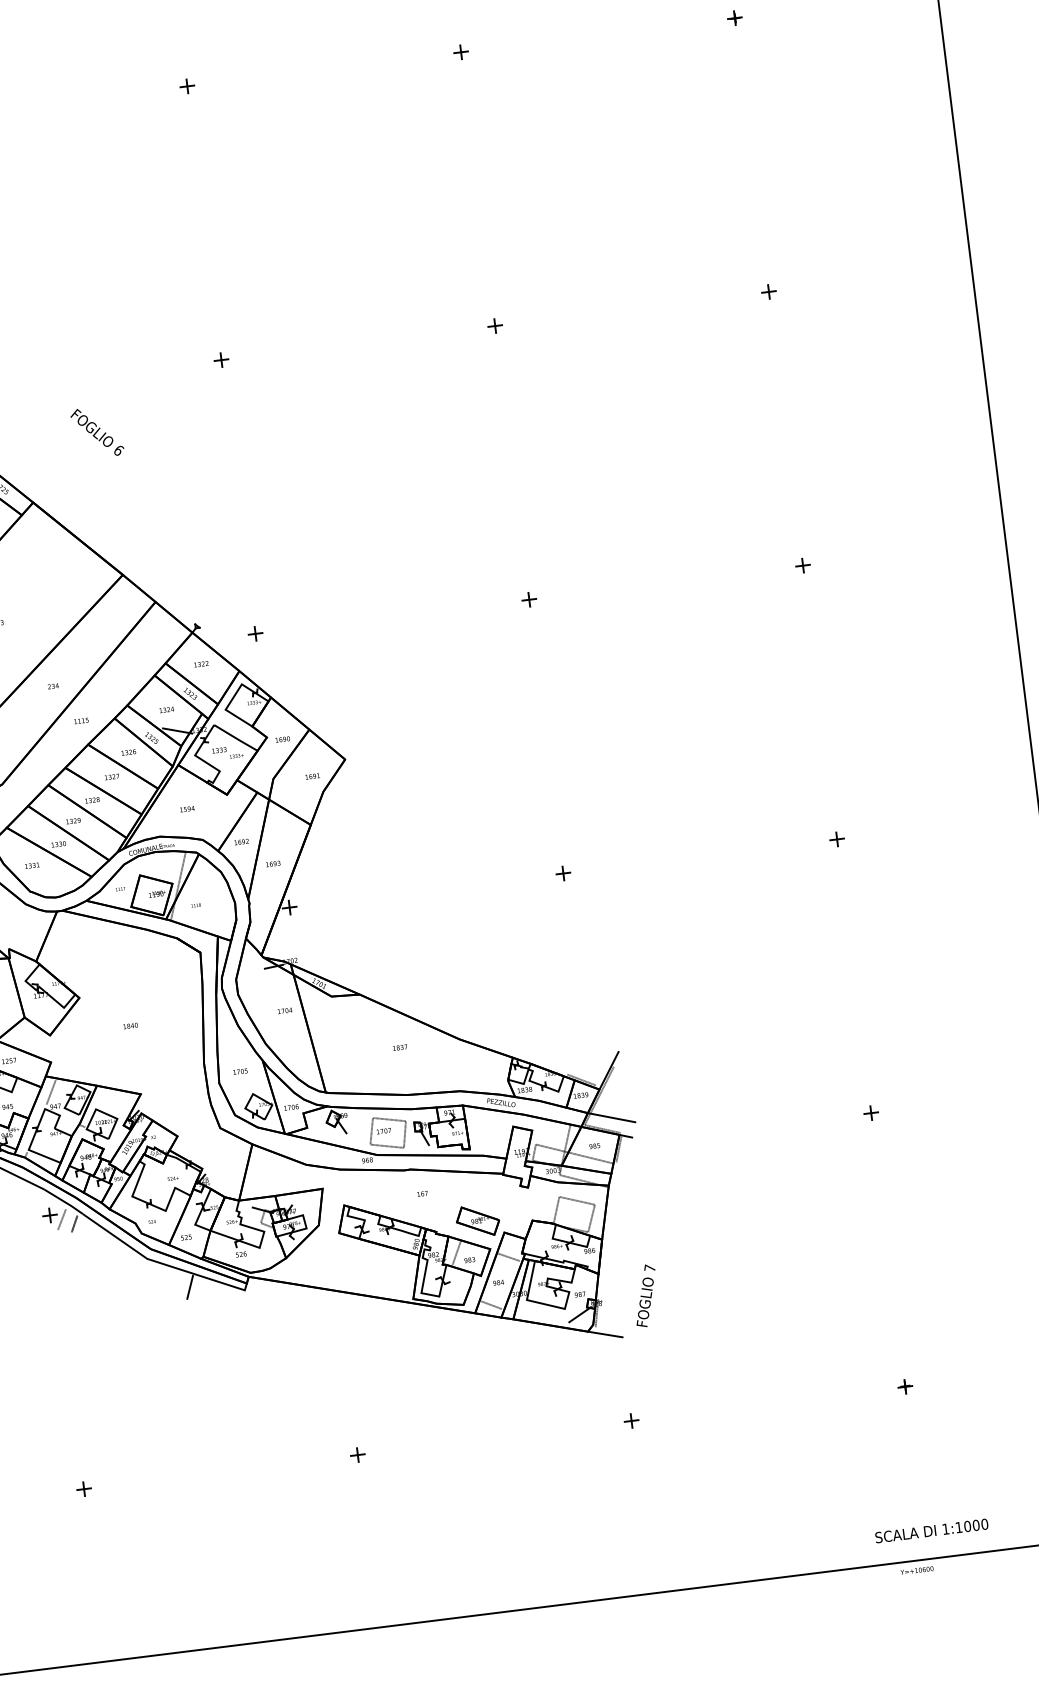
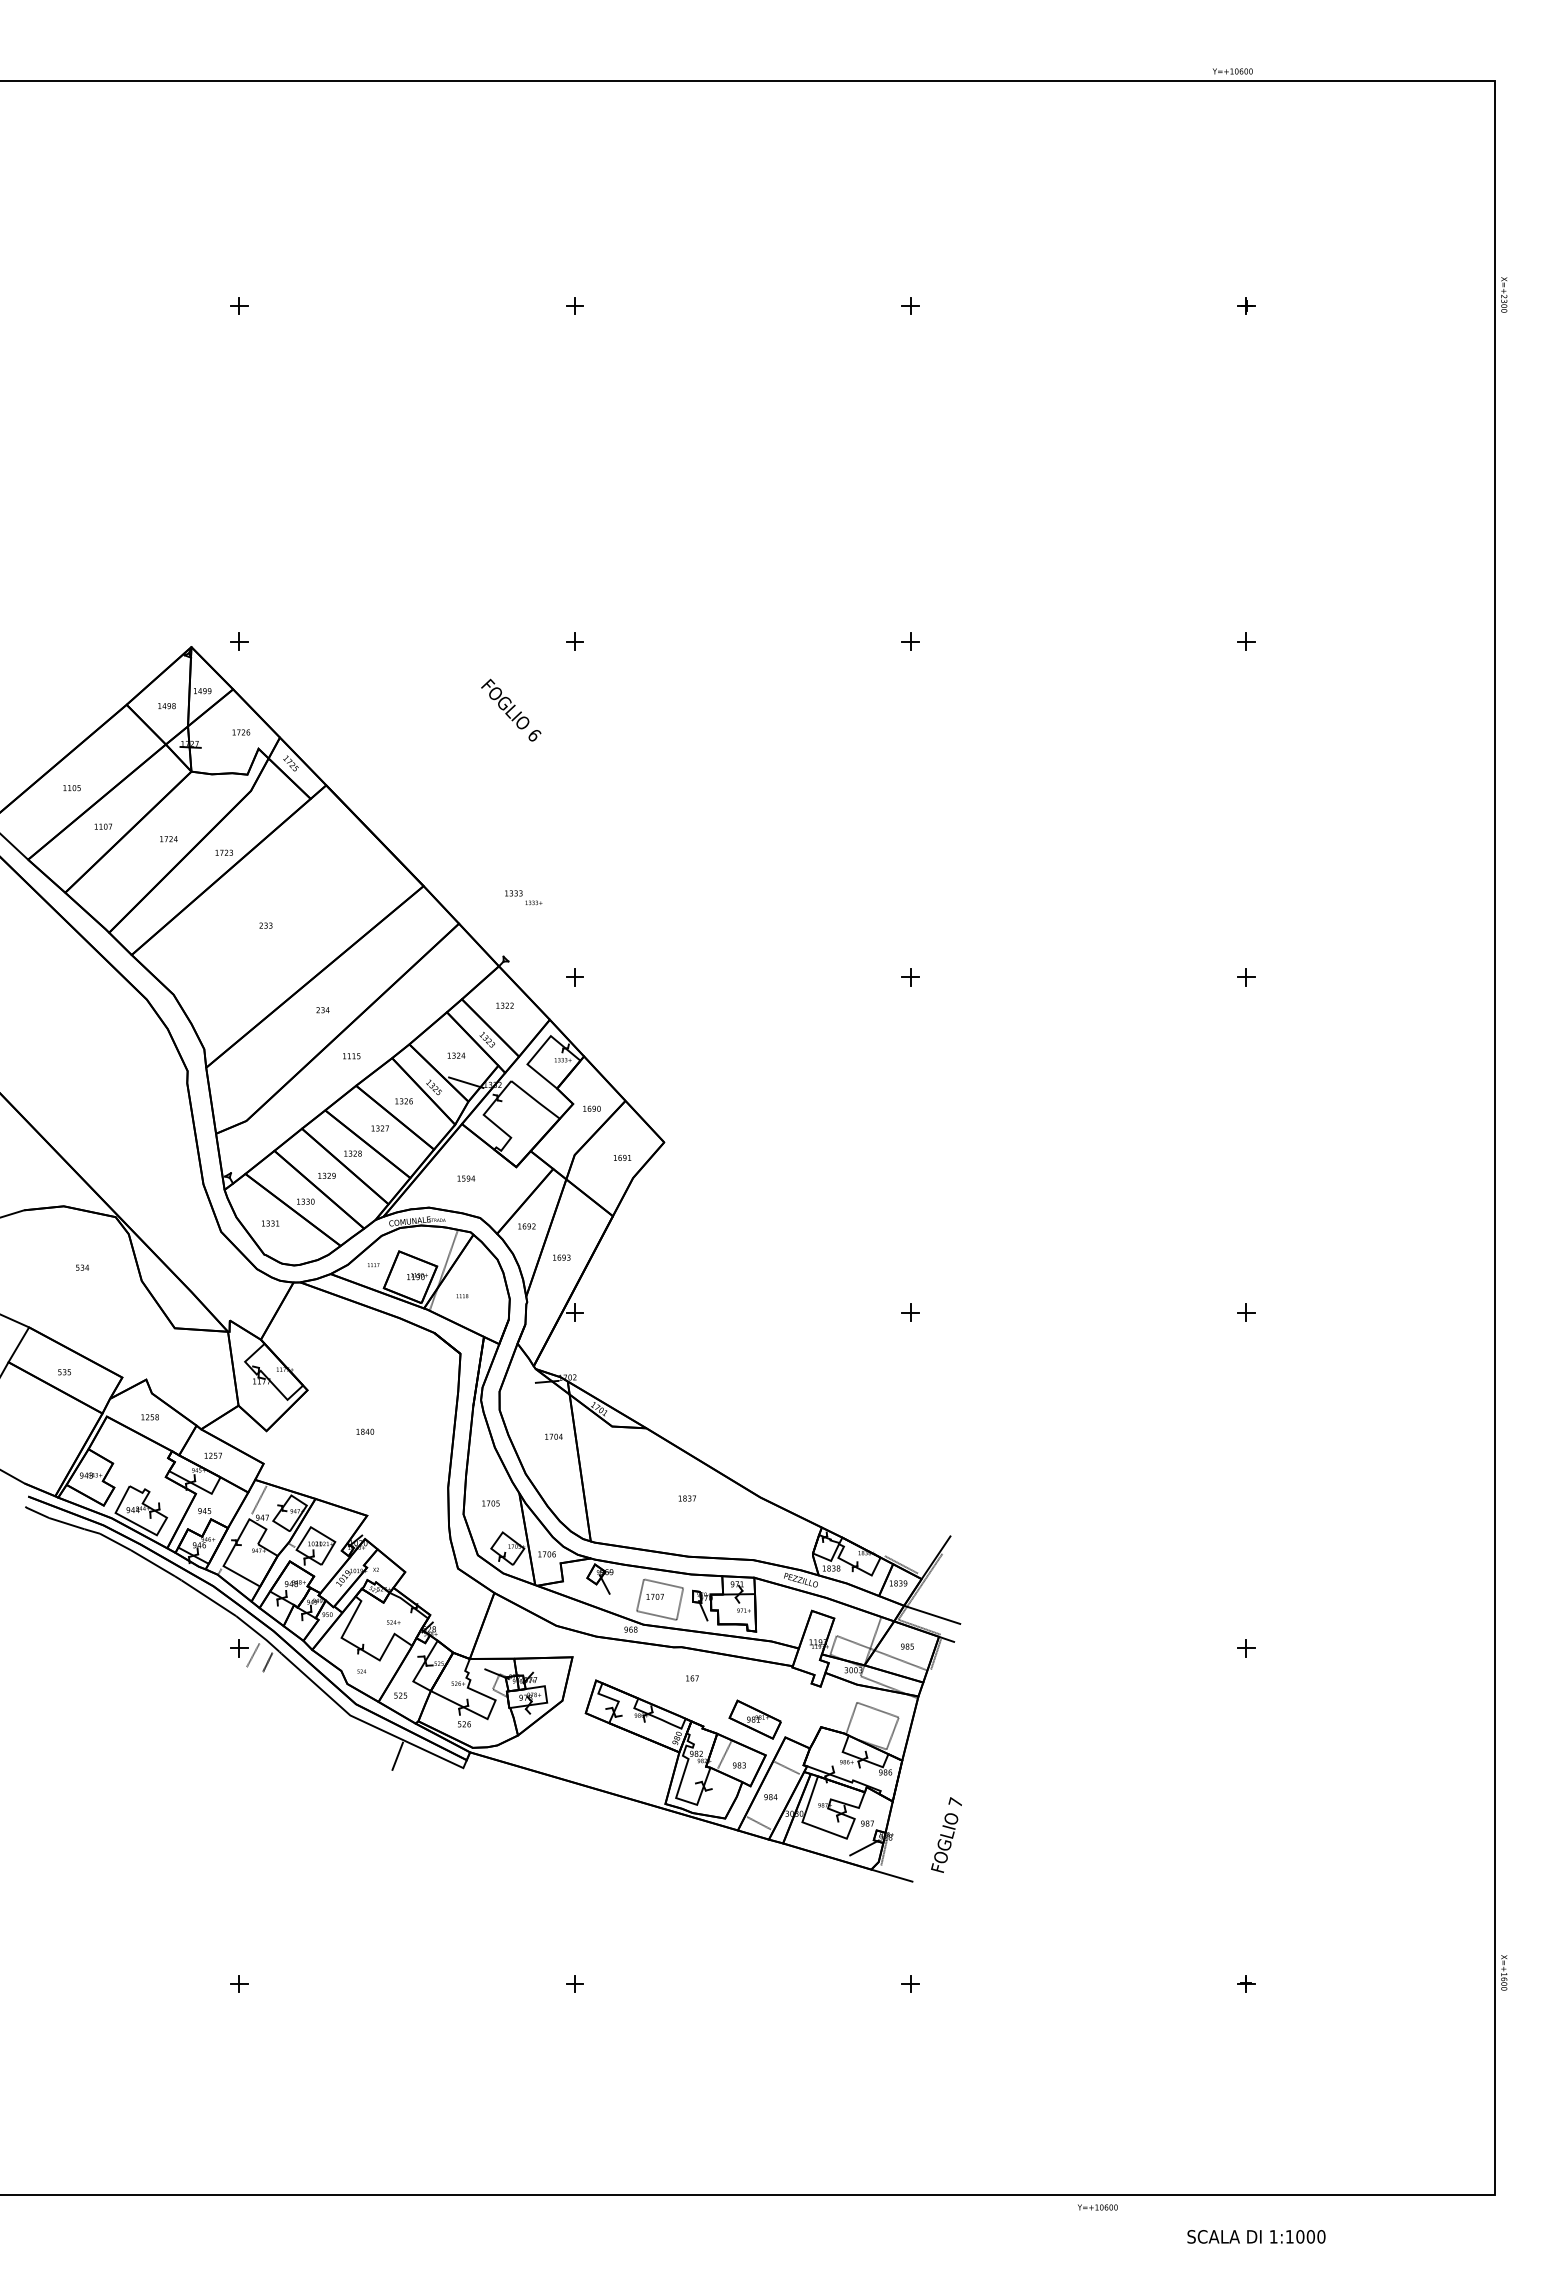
text: (97, 431) -> (511, 709), moved
text: (227, 752) -> (523, 897), moved
text: (931, 1530) -> (1256, 2236), moved
text: (916, 1570) -> (1097, 2207), moved

